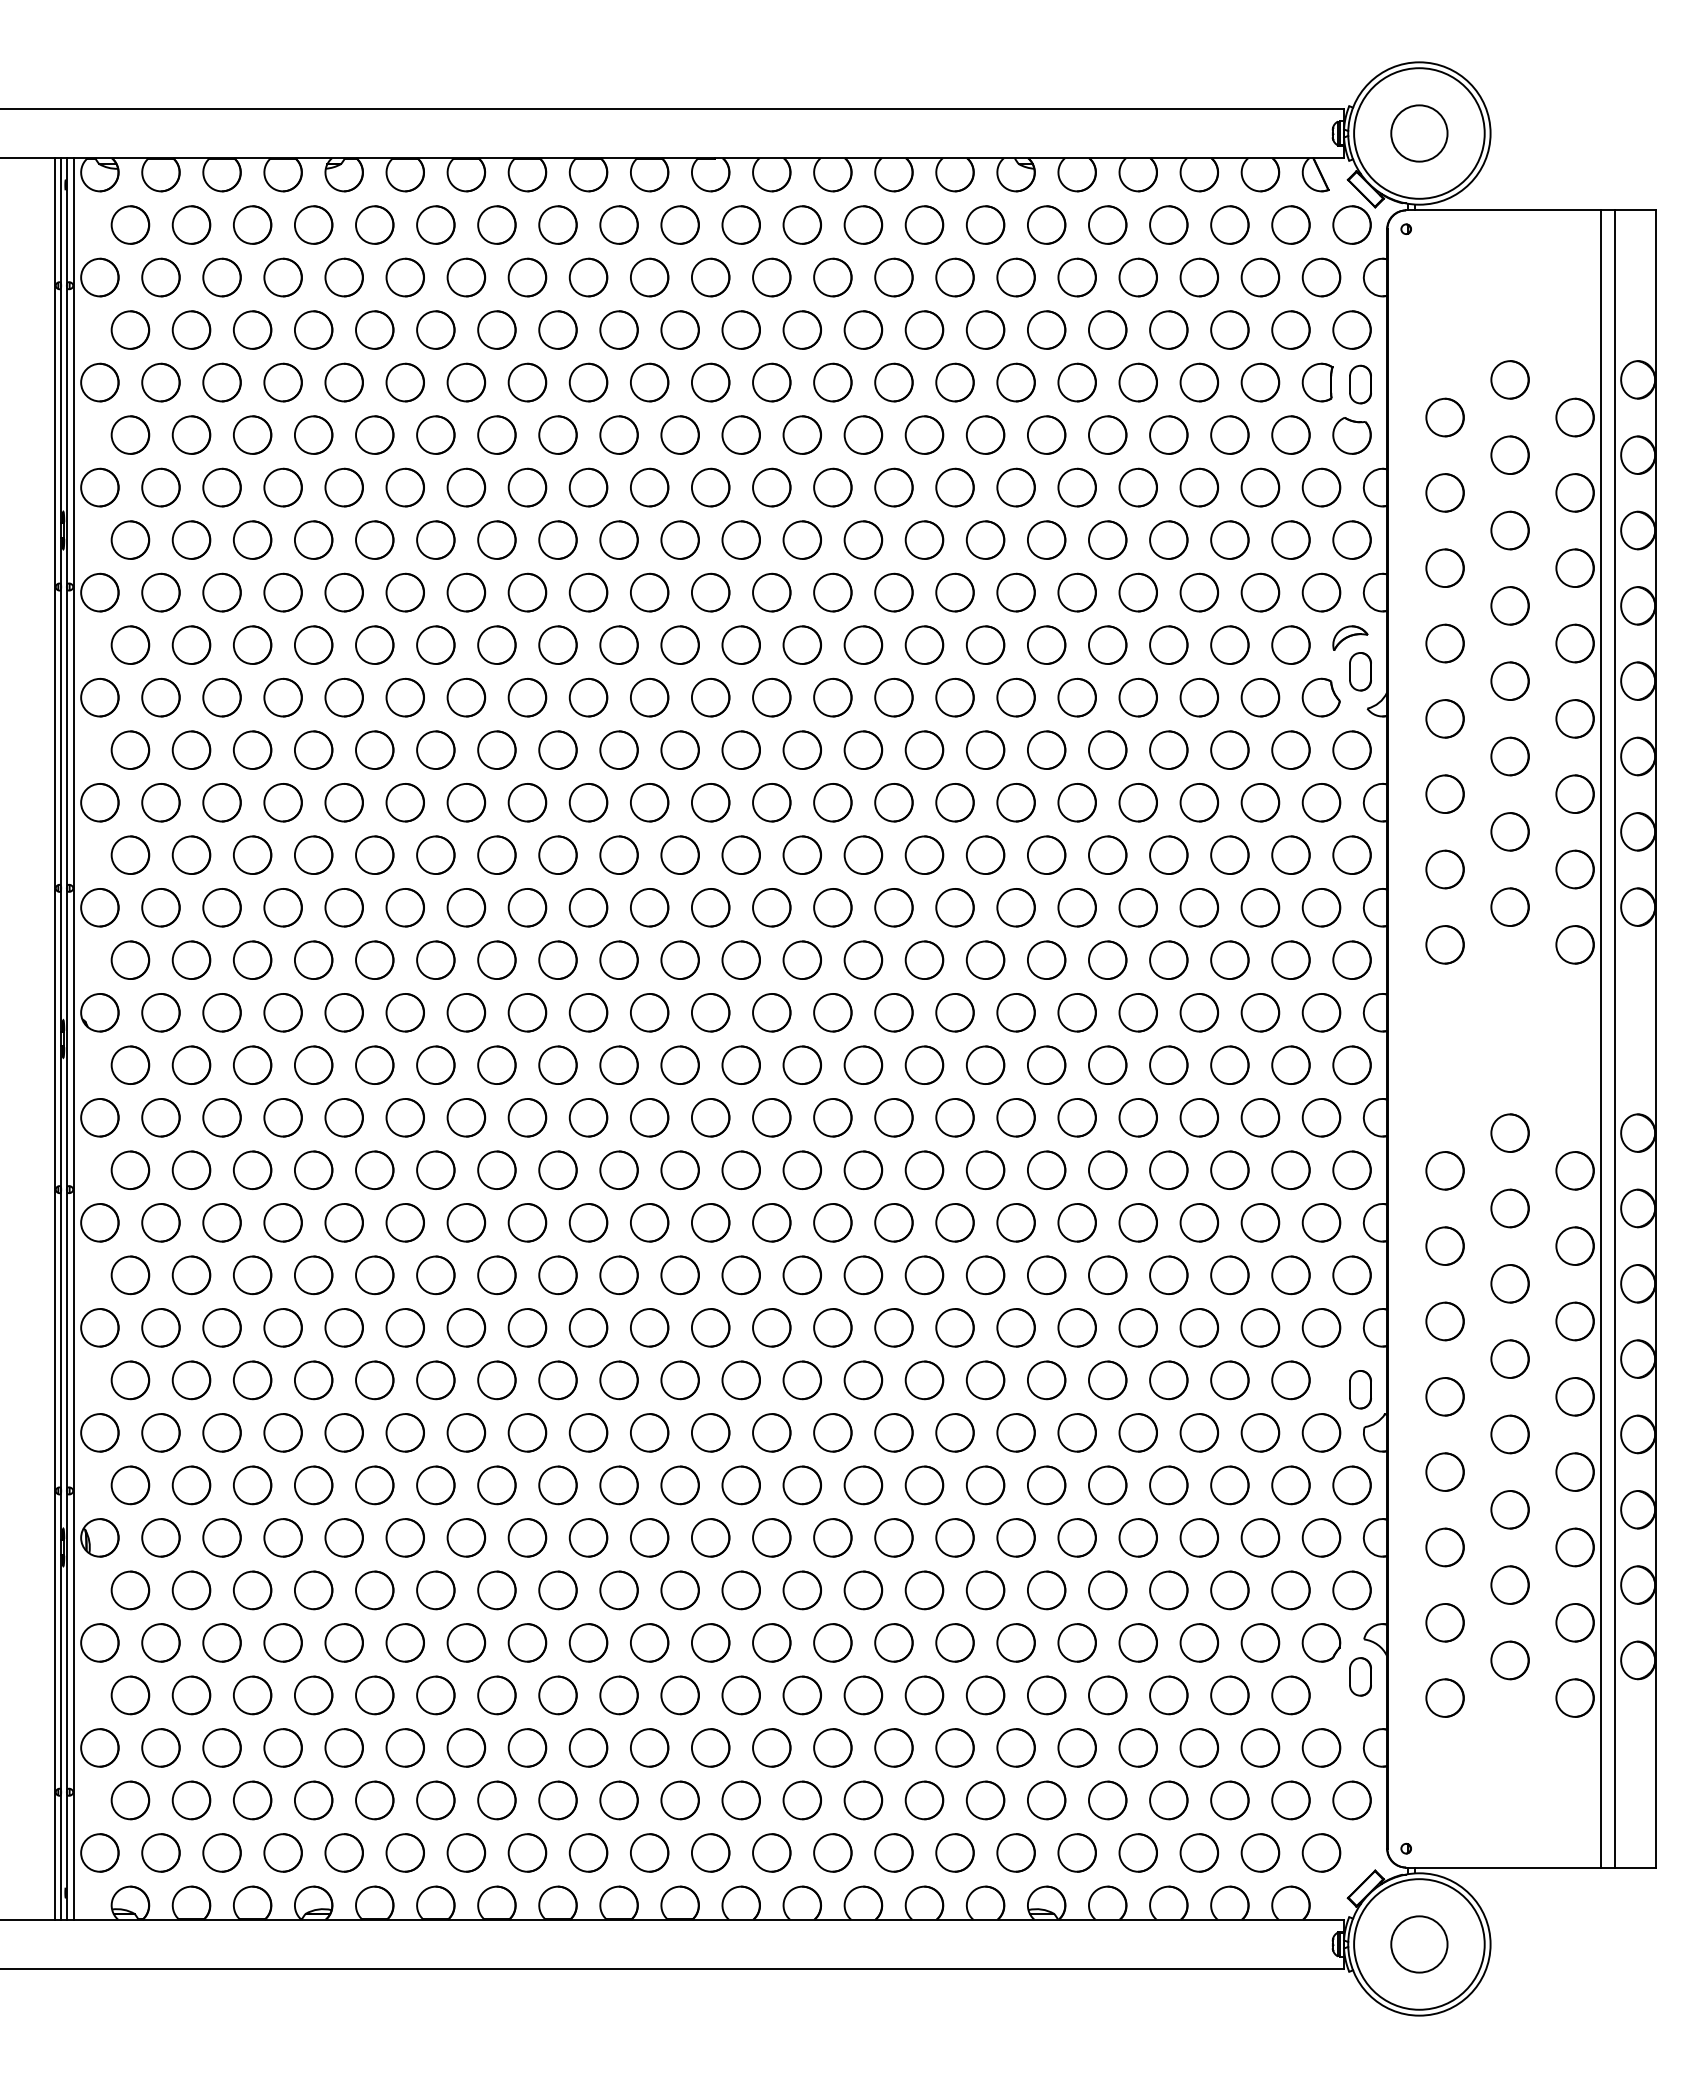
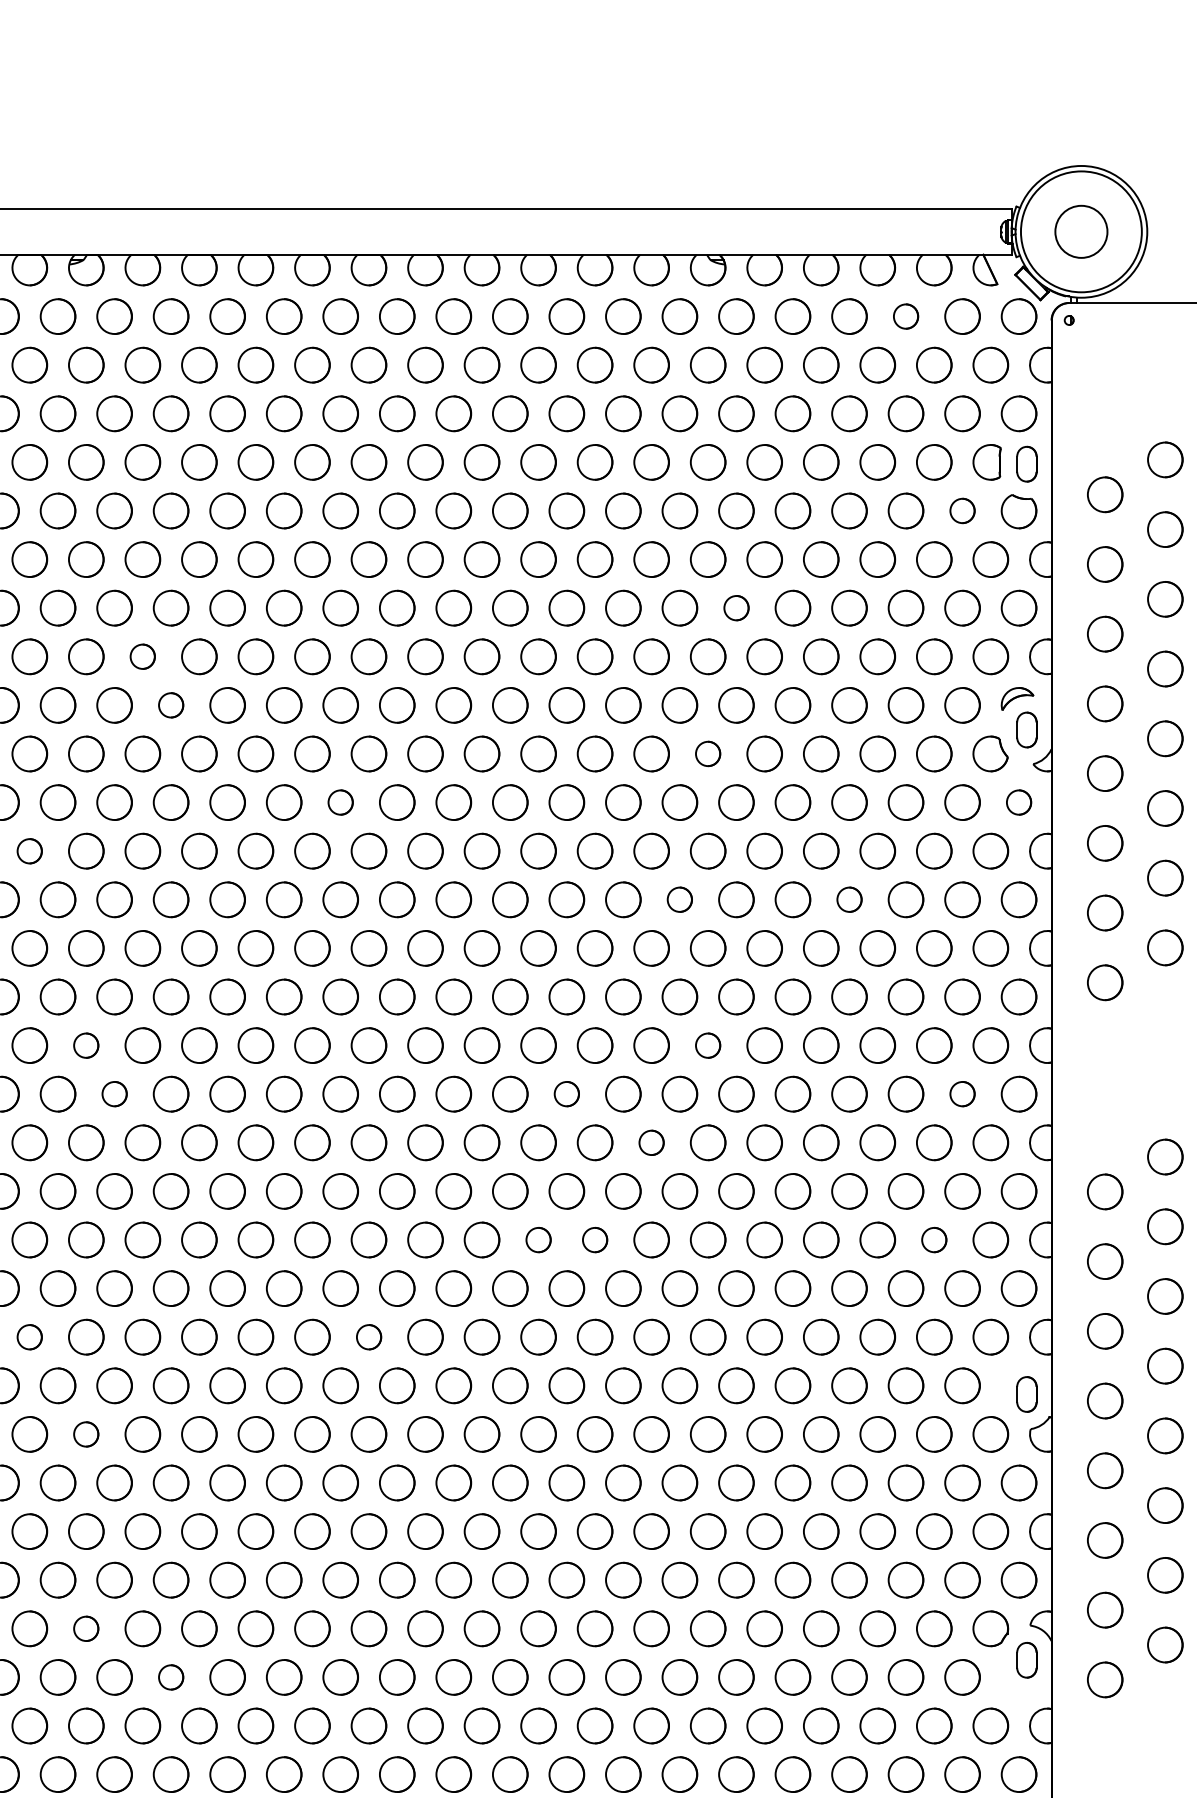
circle: (1229, 224) -> (905, 316), size x0.7
circle: (1290, 434) -> (962, 510), size x0.7
circle: (1046, 539) -> (736, 607), size x0.7
part: (404, 592) -> (142, 656), size x0.7
circle: (435, 644) -> (170, 704), size x0.7
part: (1015, 697) -> (707, 753), size x0.7
circle: (618, 749) -> (340, 801), size x0.7
circle: (1351, 749) -> (1018, 801), size x0.7
circle: (282, 802) -> (29, 851), size x0.7
part: (985, 854) -> (679, 899), size x0.7
circle: (1168, 854) -> (849, 899), size x0.7
circle: (343, 1012) -> (85, 1045), size x0.7
circle: (1015, 1012) -> (707, 1045), size x0.7
circle: (374, 1064) -> (114, 1093), size x0.7
part: (863, 1064) -> (566, 1093), size x0.7
circle: (1290, 1064) -> (962, 1093), size x0.7
circle: (954, 1117) -> (651, 1142), size x0.7
circle: (832, 1222) -> (538, 1239), size x0.7
circle: (893, 1222) -> (594, 1239), size x0.7
part: (1260, 1222) -> (934, 1239), size x0.7
circle: (282, 1327) -> (29, 1336), size x0.7
circle: (649, 1327) -> (368, 1336), size x0.7
circle: (343, 1432) -> (85, 1434), size x0.7
circle: (343, 1642) -> (85, 1628), size x0.7
part: (435, 1695) -> (170, 1677), size x0.7

